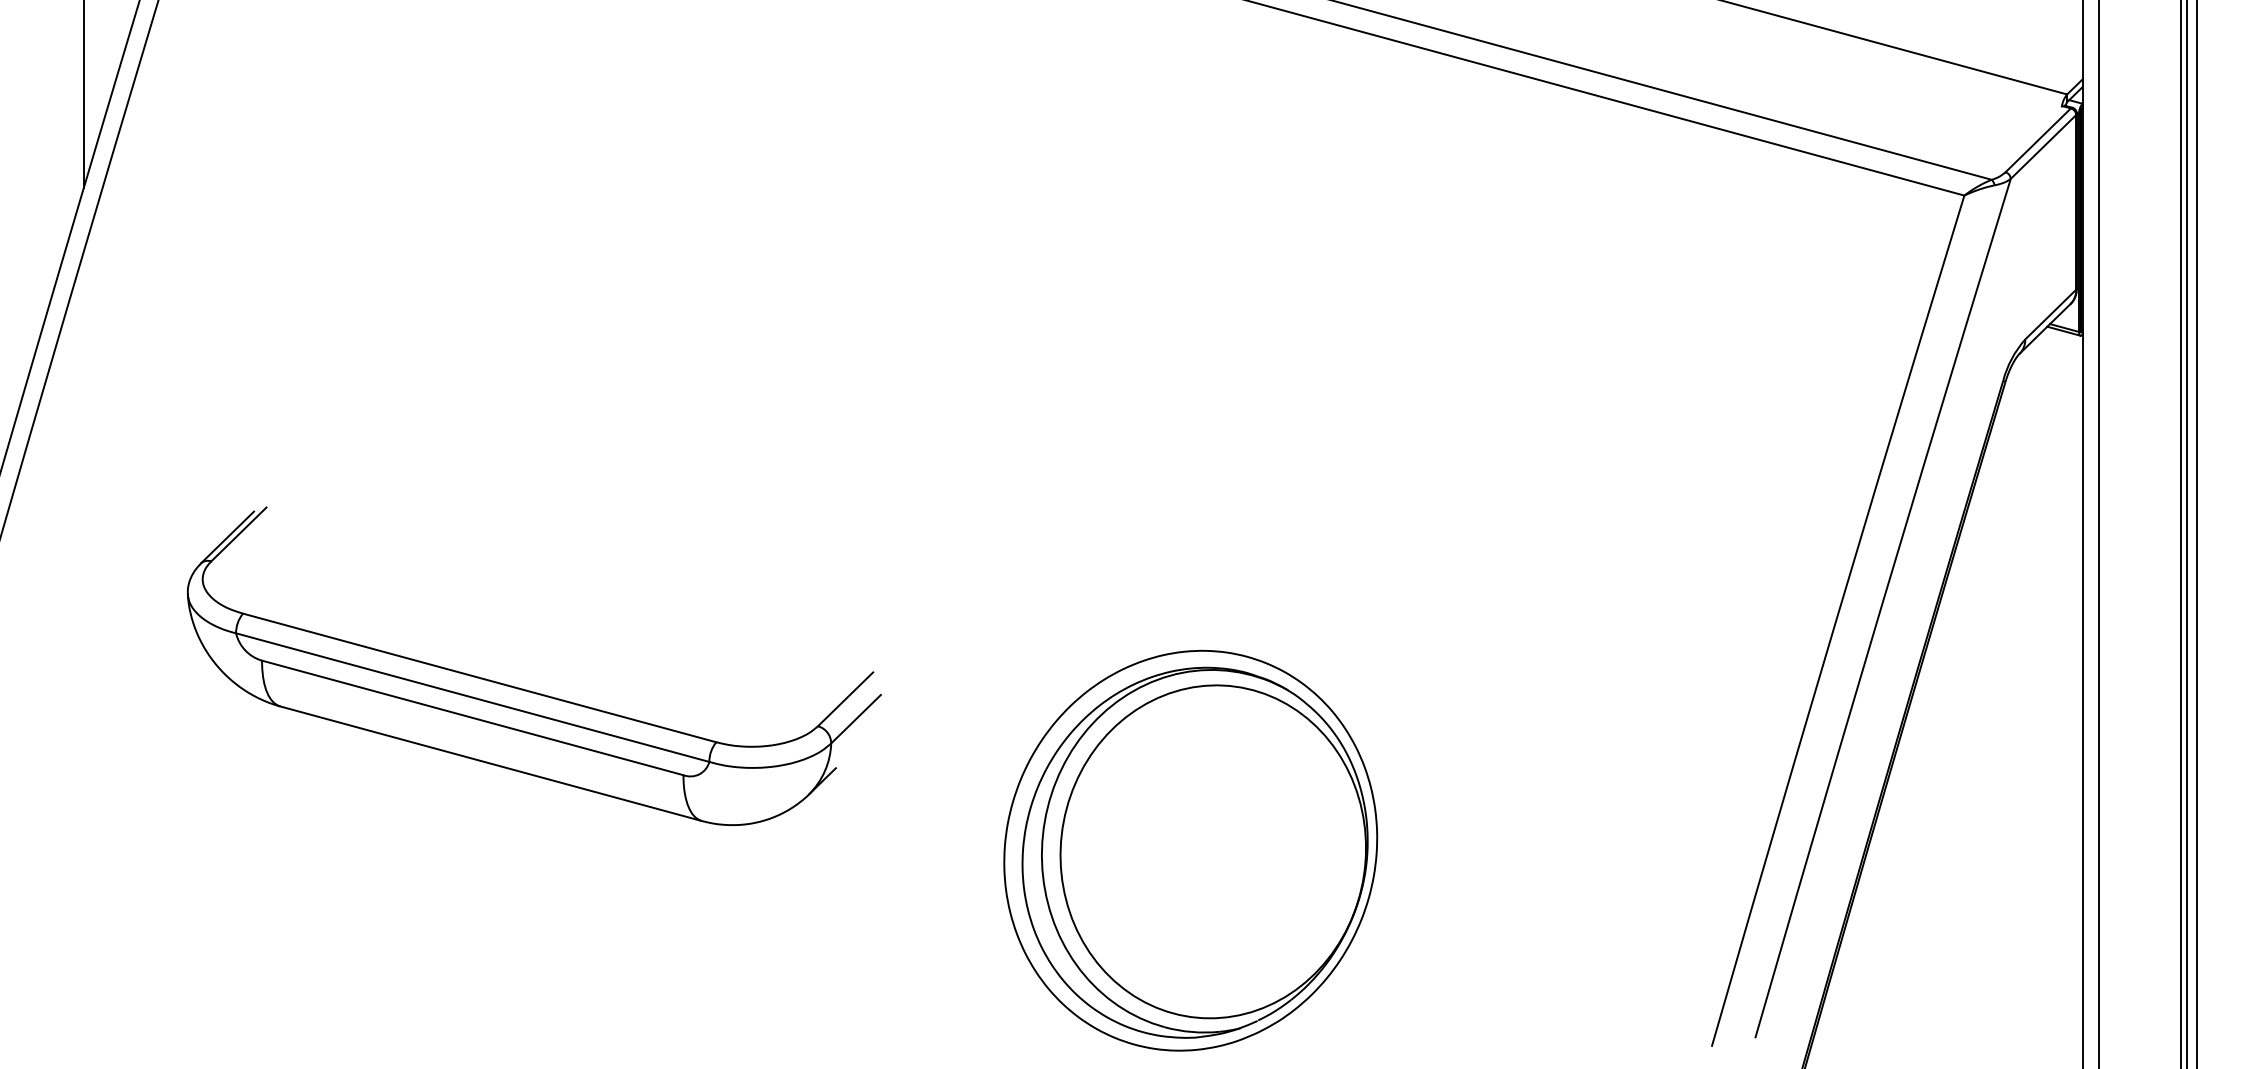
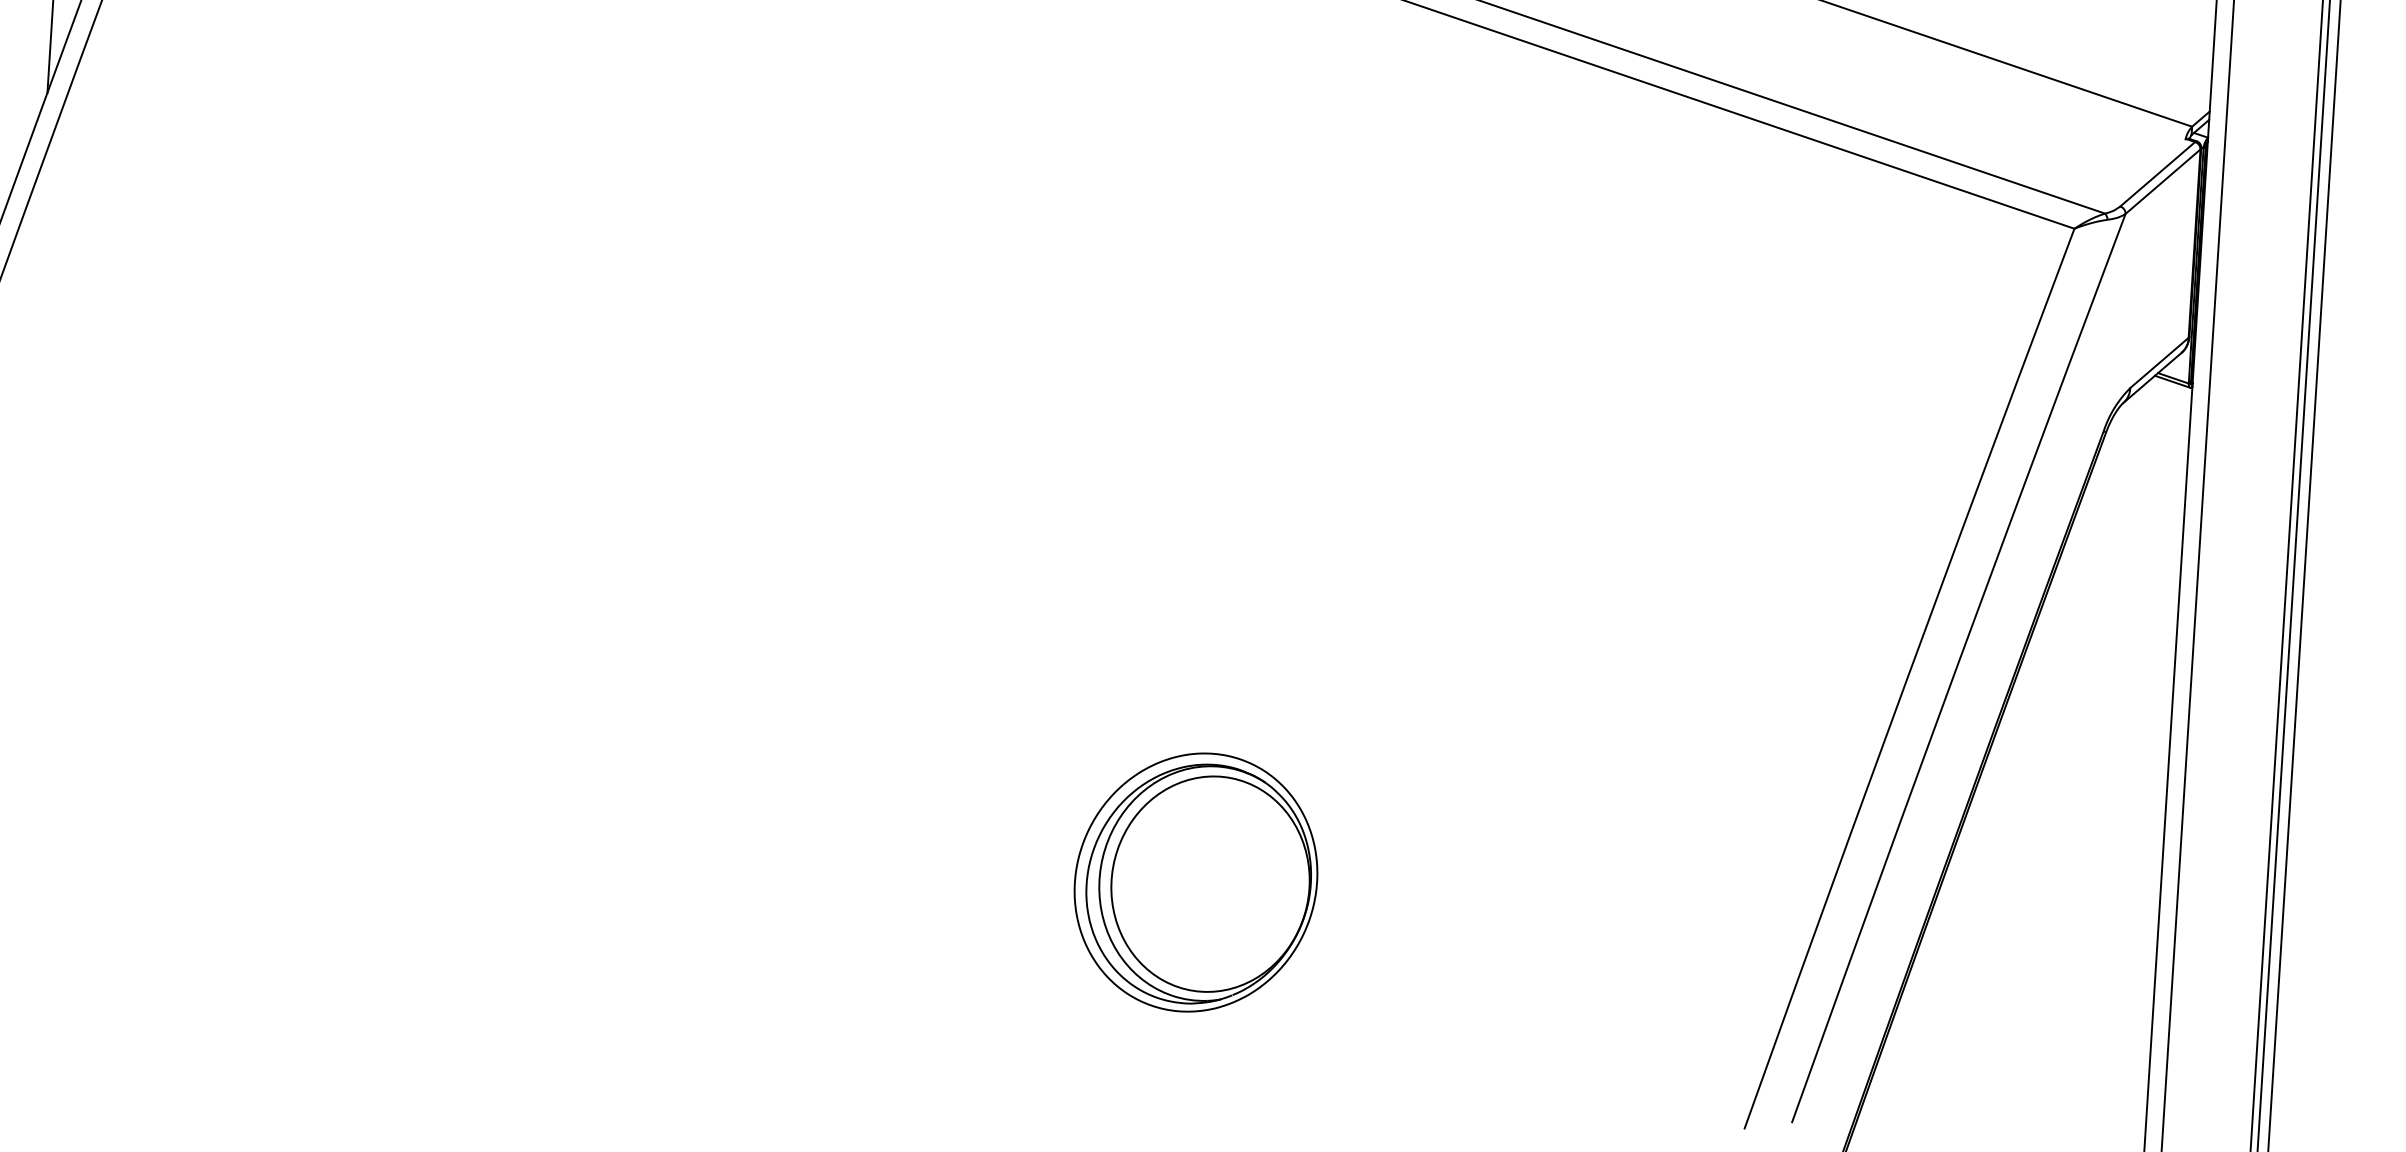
part: (526, 689) -> (490, 663), removed
part: (1190, 850) -> (1195, 882), size x0.6

